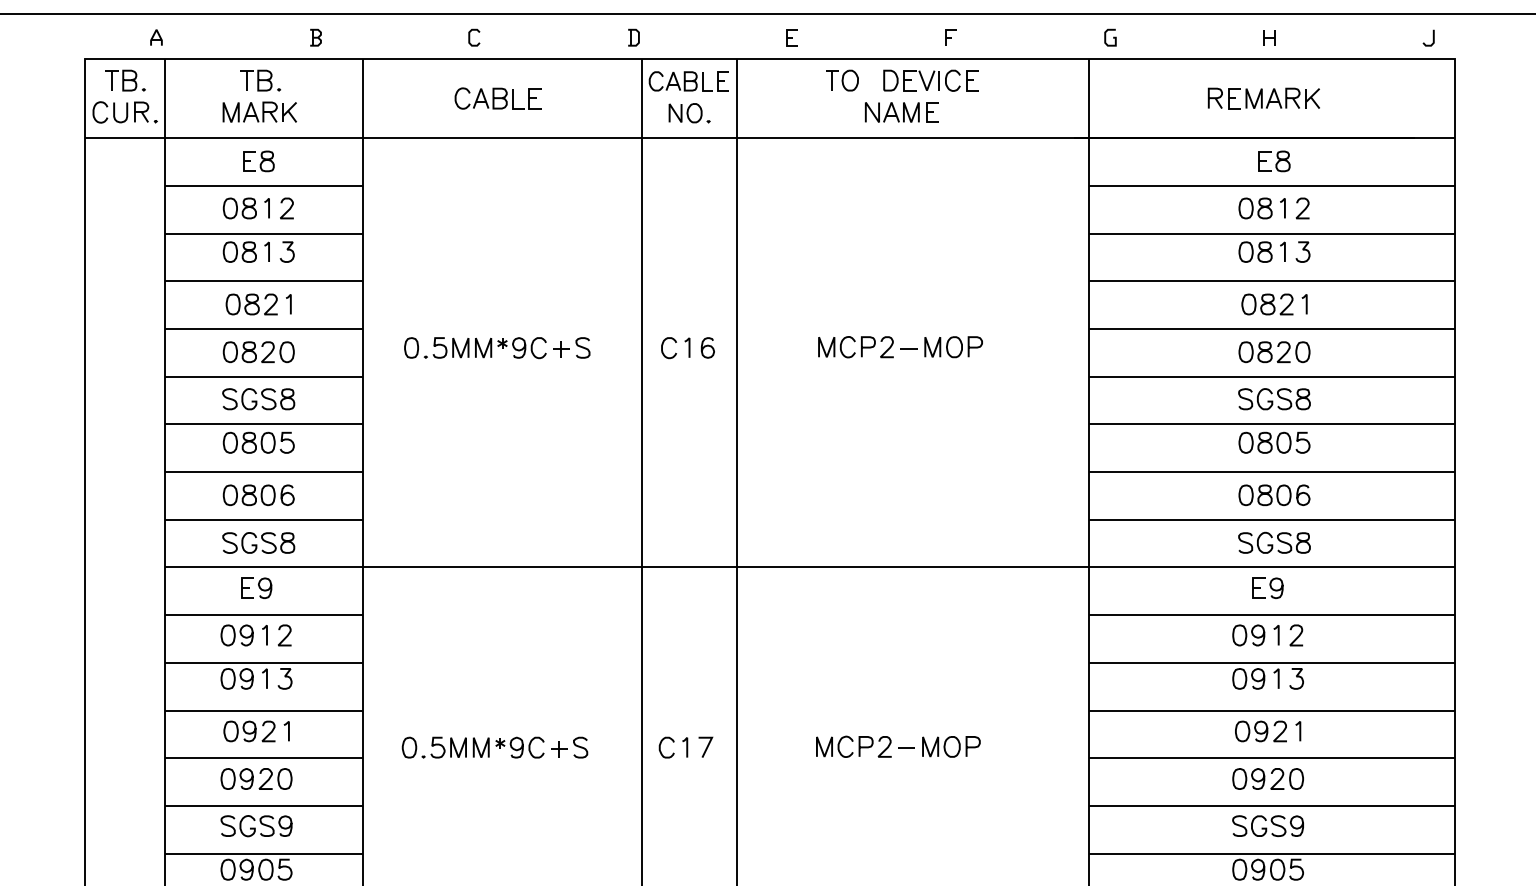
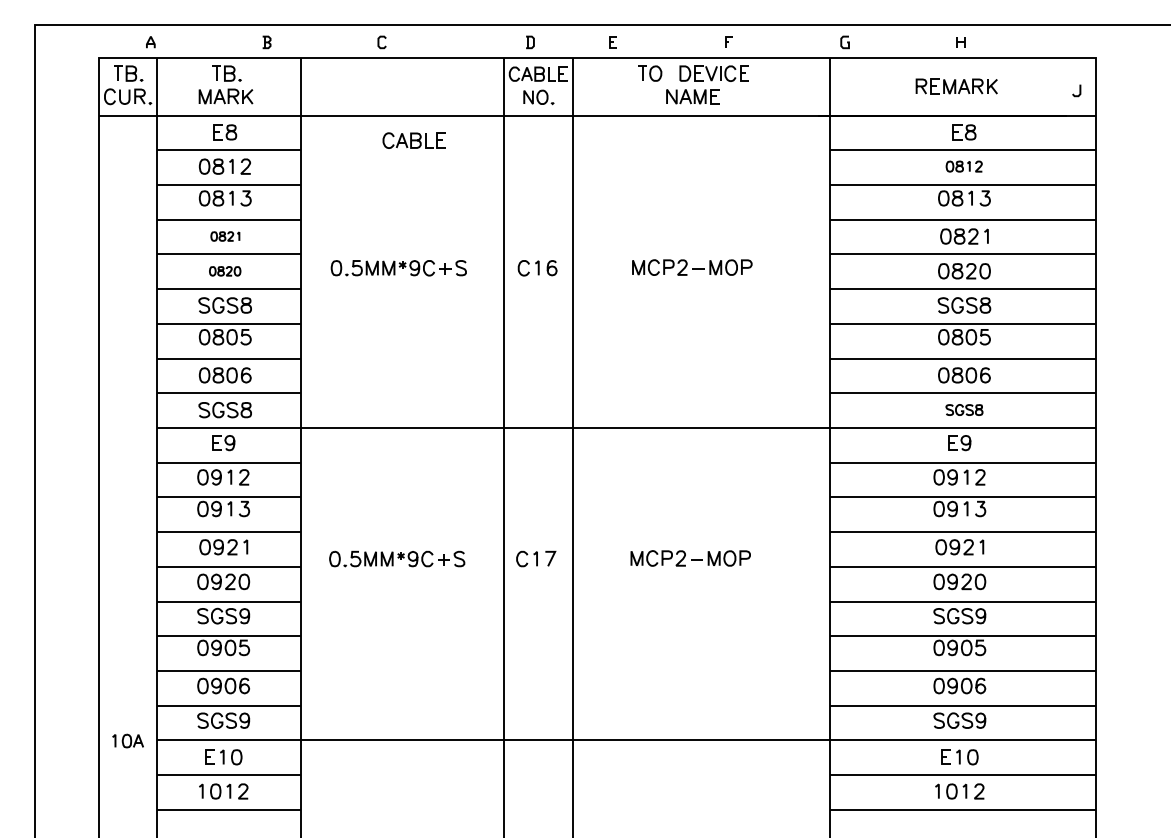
part: (634, 37) -> (530, 42), moved
line: (1432, 37) -> (1079, 90), moved
part: (496, 98) -> (413, 140), moved
part: (1274, 208) -> (964, 166), size x0.7
part: (259, 304) -> (225, 236), size x0.6
part: (257, 352) -> (224, 271), size x0.6
part: (1274, 542) -> (964, 409), size x0.7

